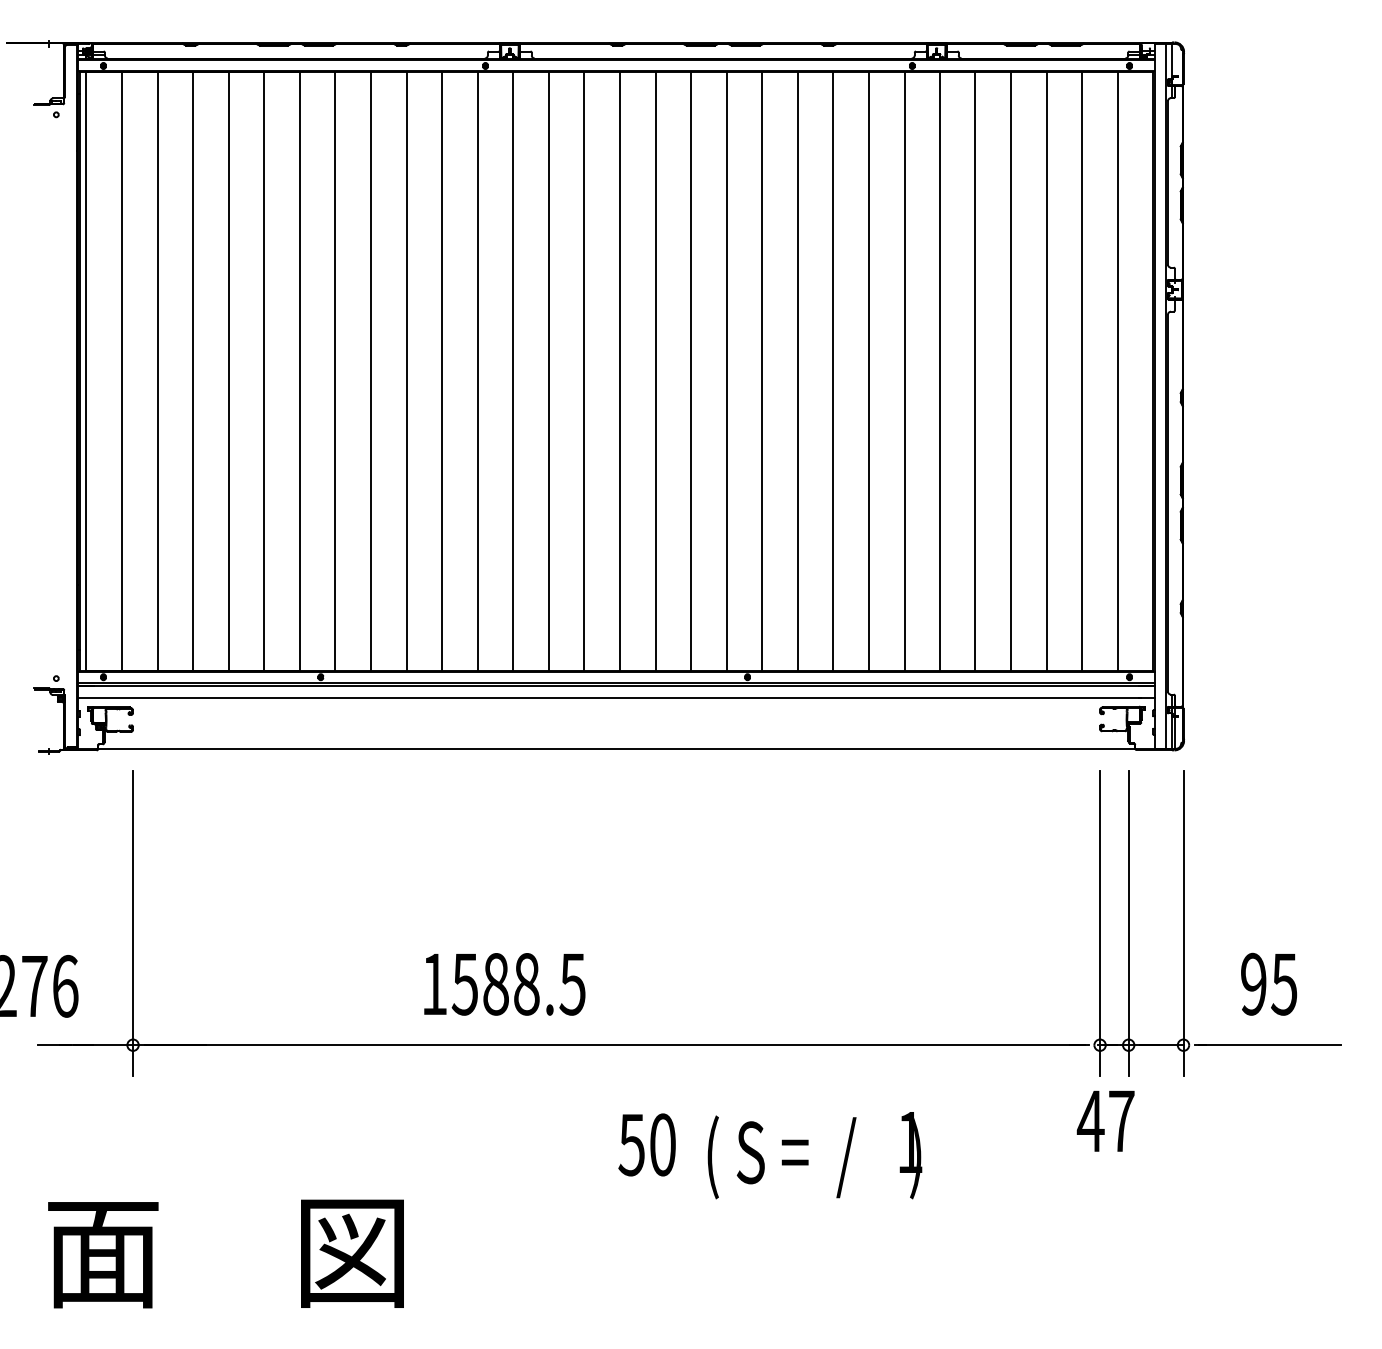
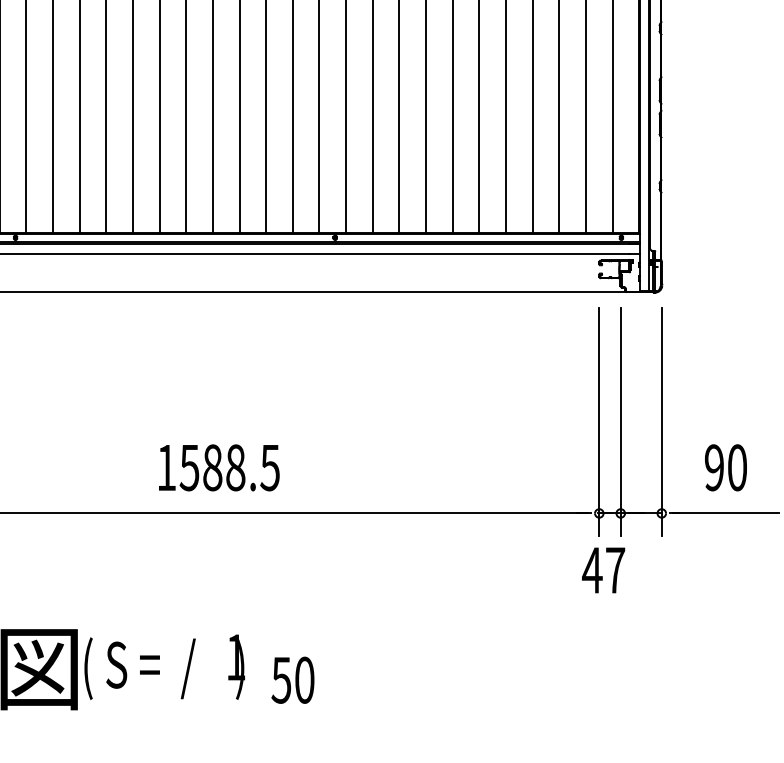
text: (1284, 983) -> (737, 467), 95 -> 90
text: (504, 984) -> (219, 467), moved
text: (646, 1144) -> (292, 679), moved
text: (814, 1155) -> (164, 667), moved

